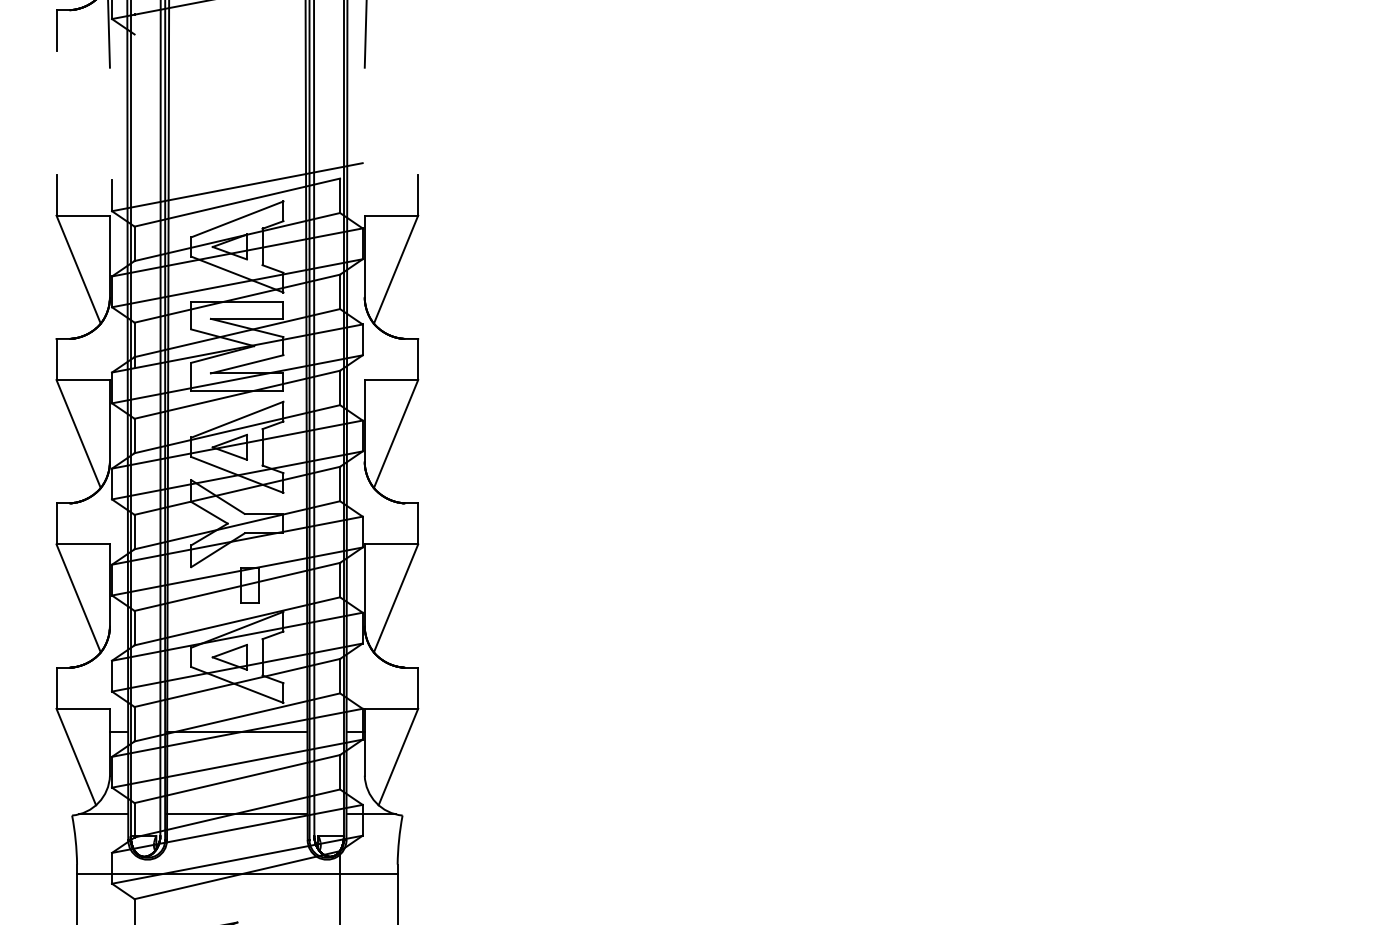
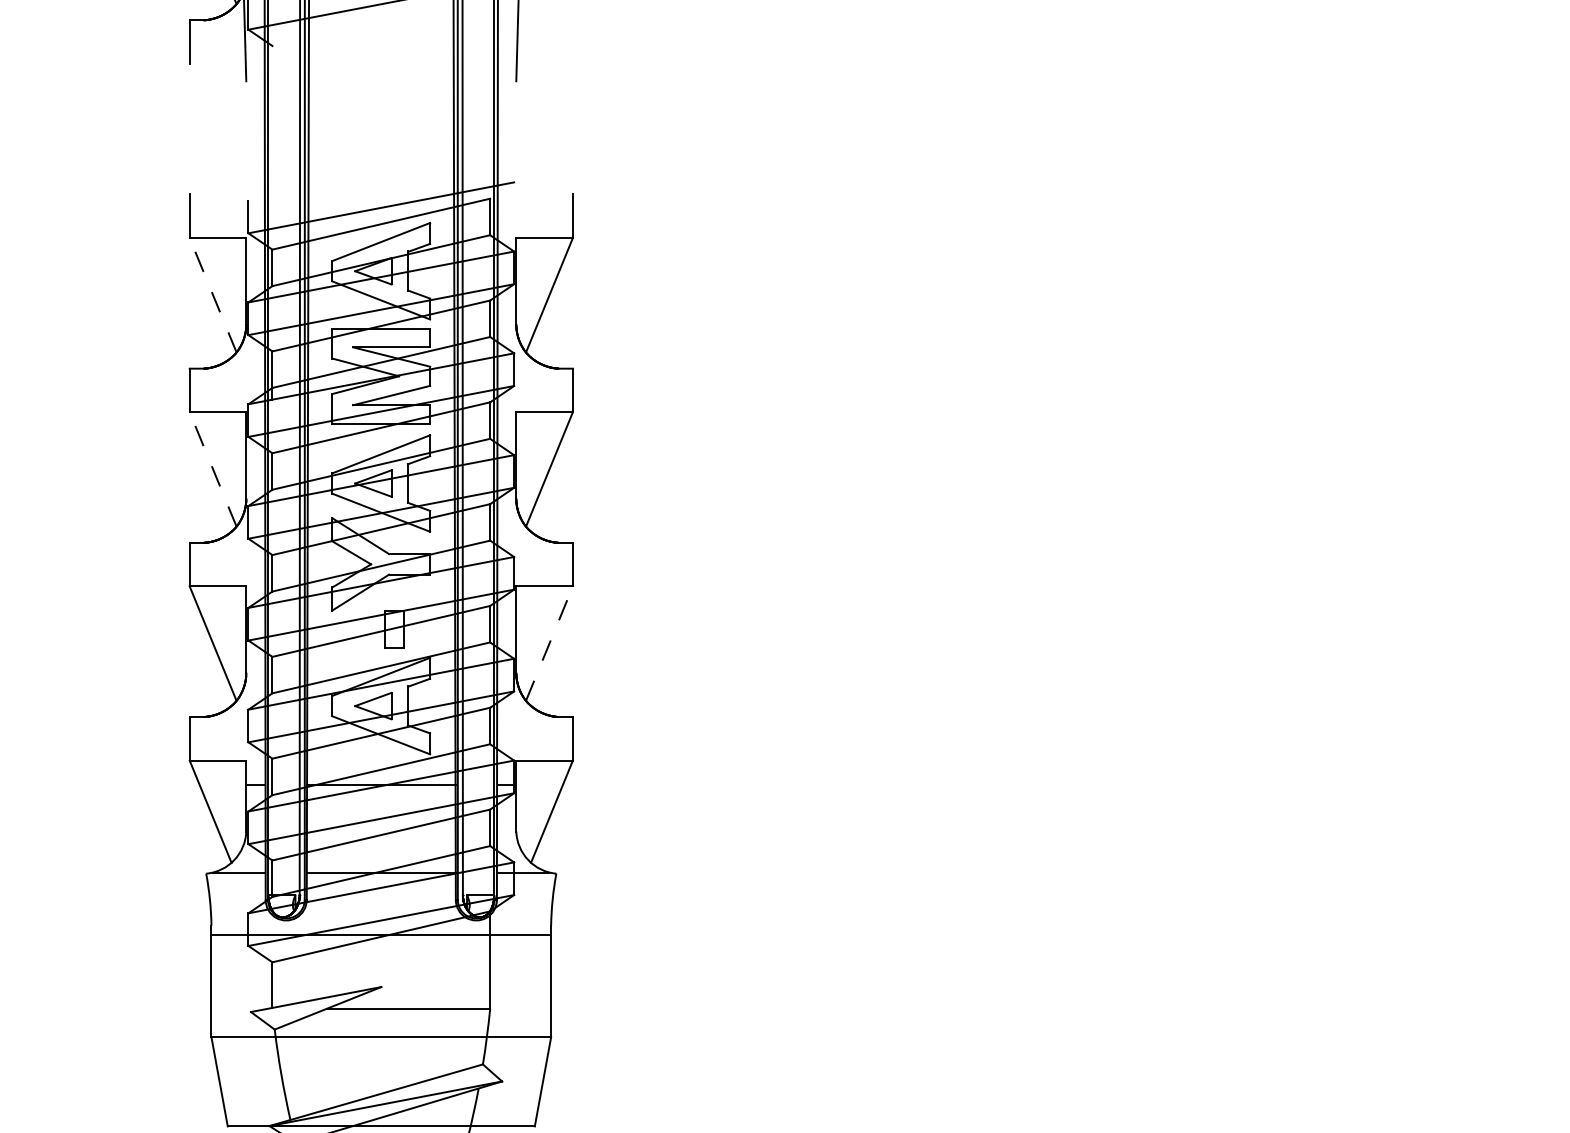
line: (79, 269) -> (213, 295), solid -> dashed
line: (79, 434) -> (213, 469), solid -> dashed
line: (396, 598) -> (549, 643), solid -> dashed

